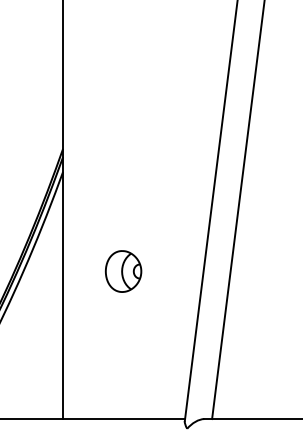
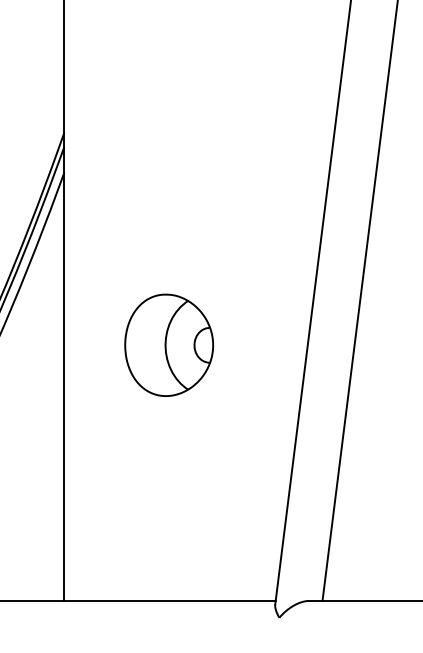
part: (123, 271) -> (168, 345), size x1.43

